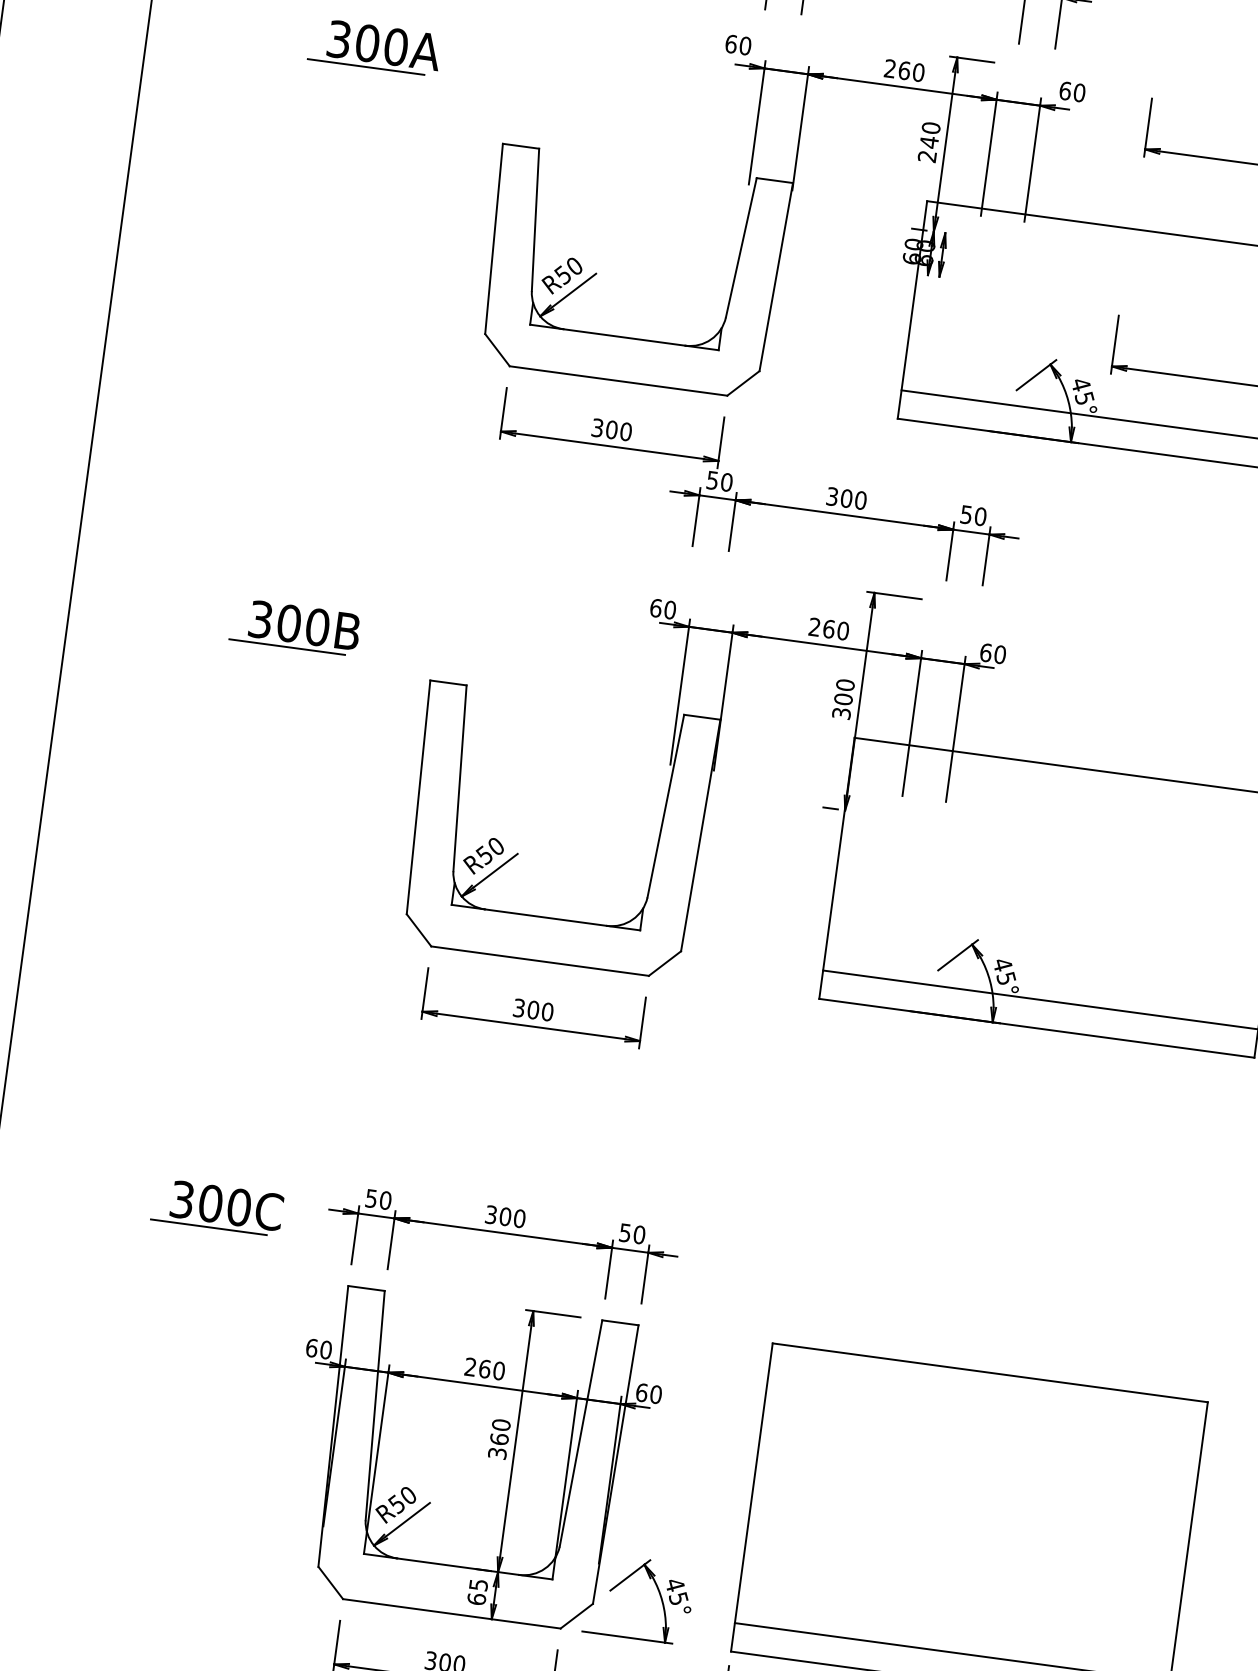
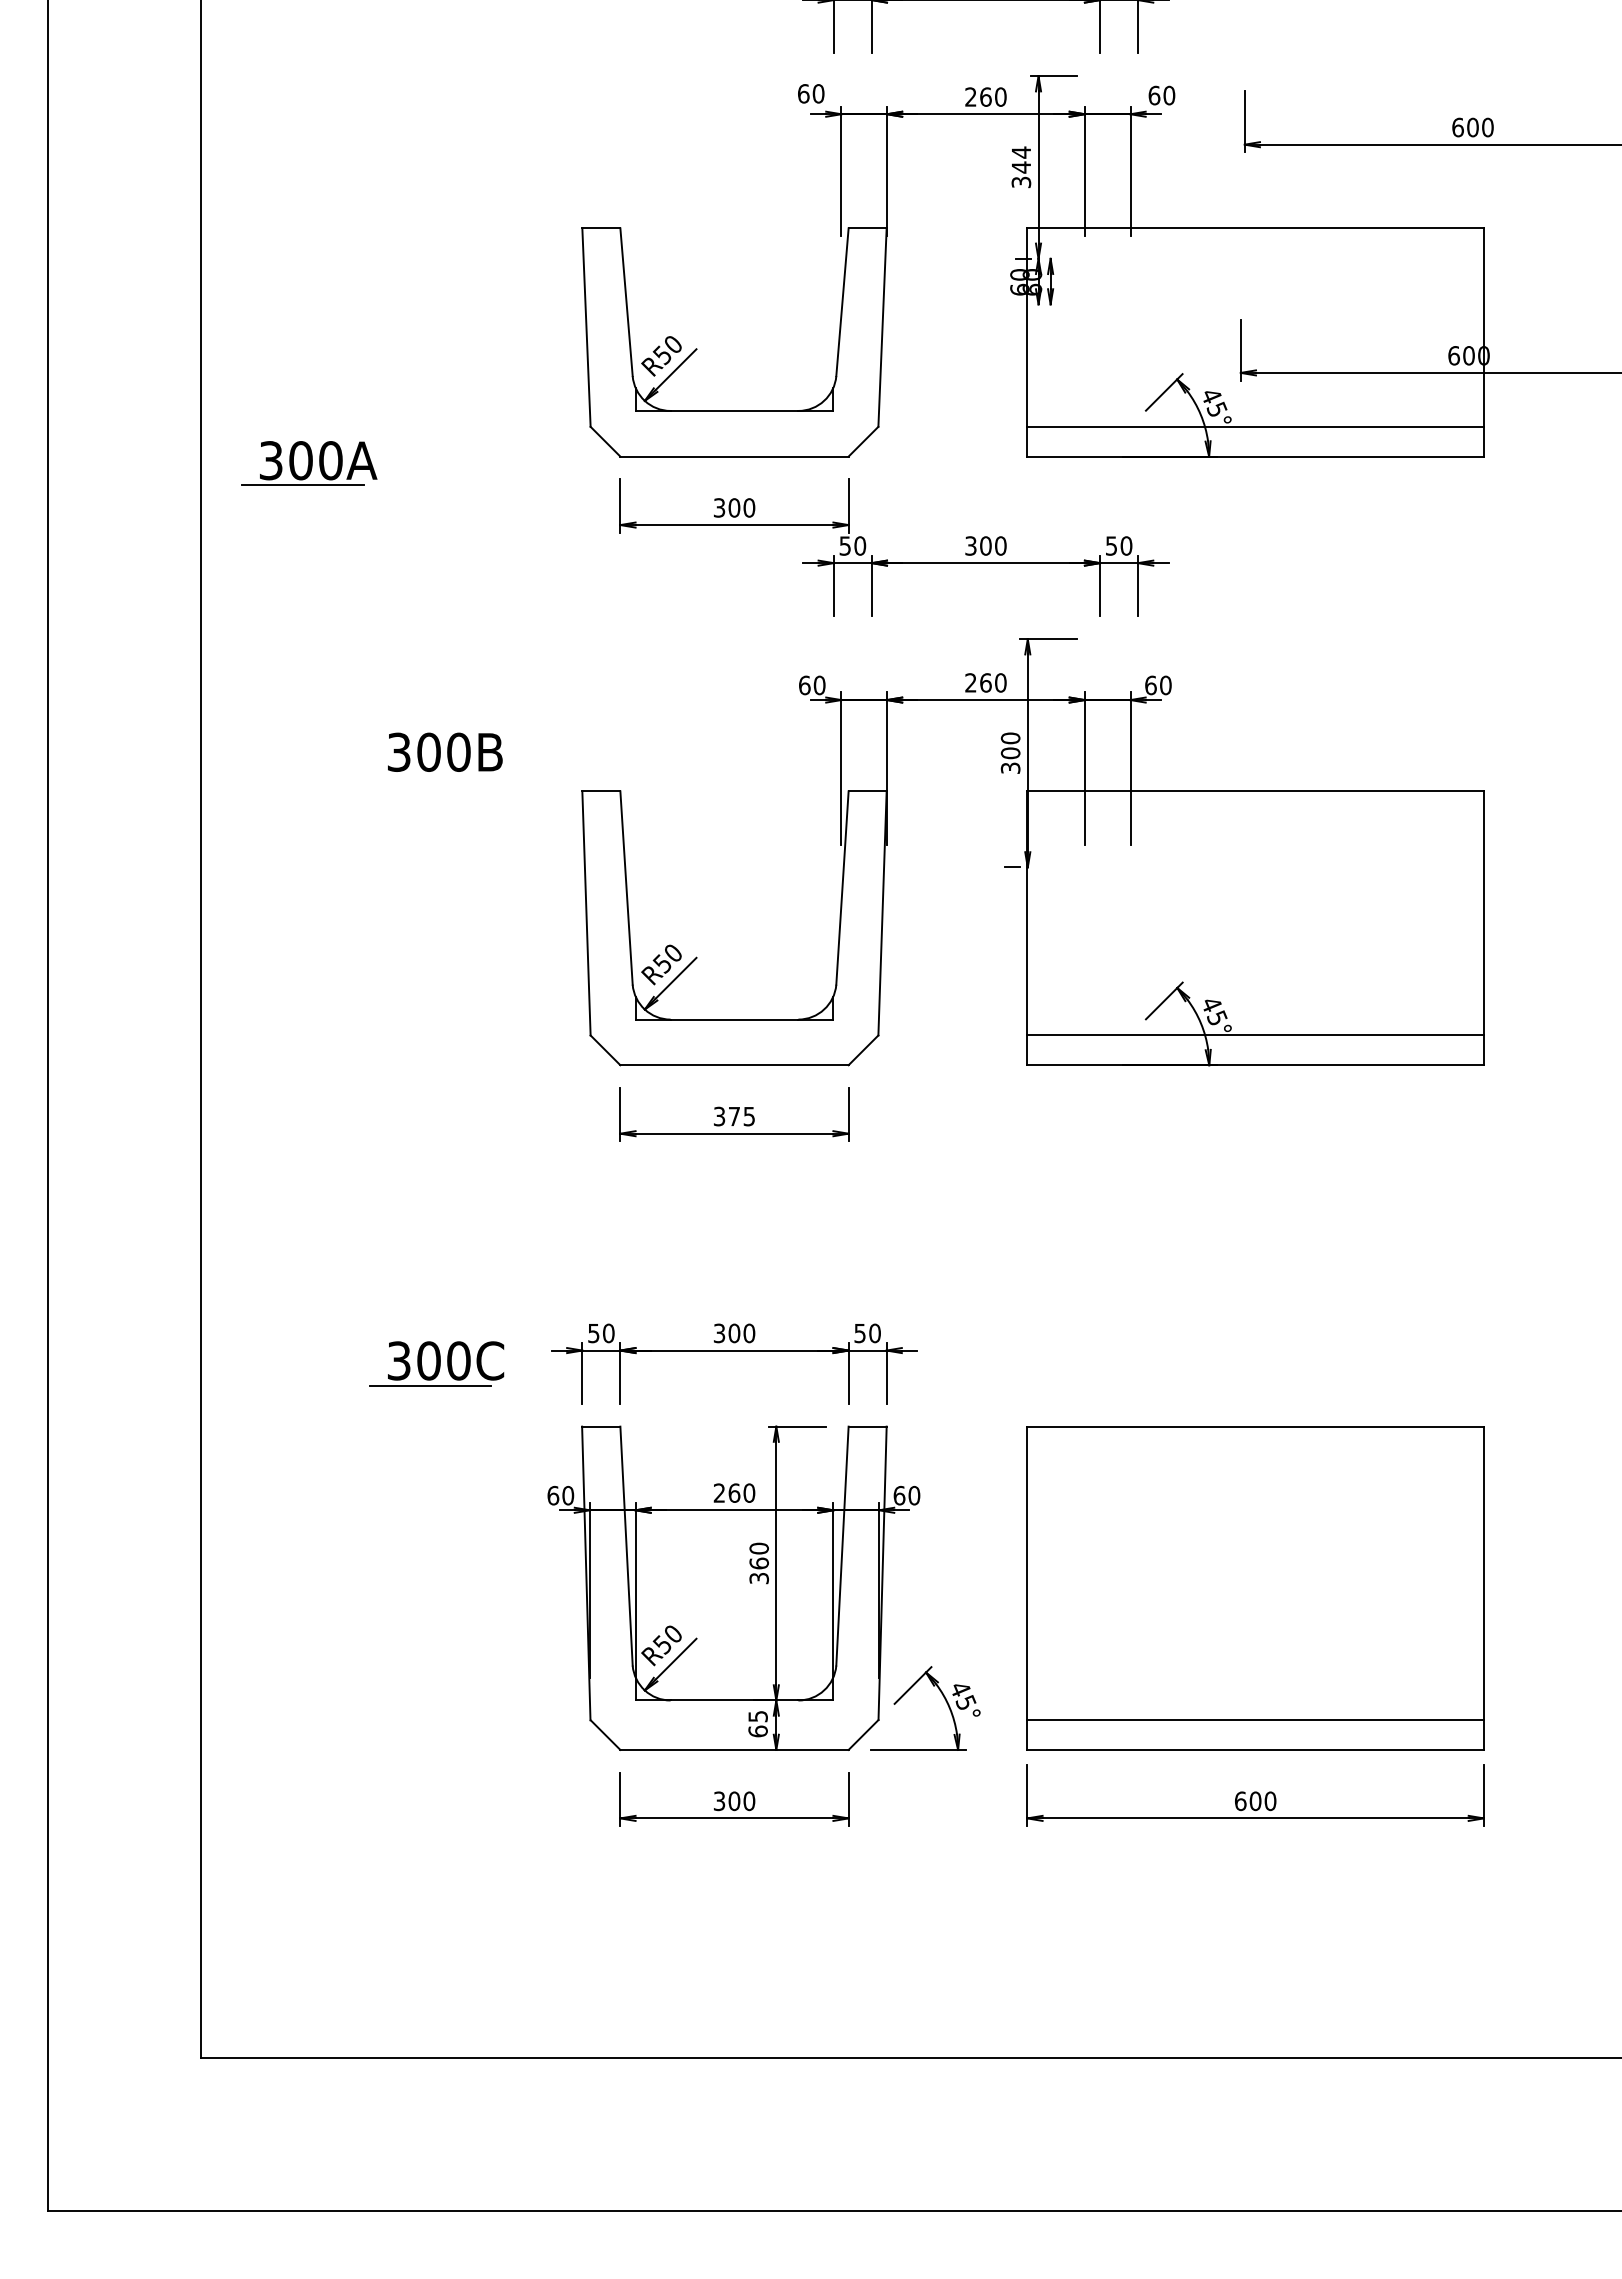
part: (375, 47) -> (309, 463), moved
text: (929, 142) -> (1021, 167), 240 -> 344
line: (286, 646) -> (429, 776), removed
text: (540, 1010) -> (741, 1116), 300 -> 375

